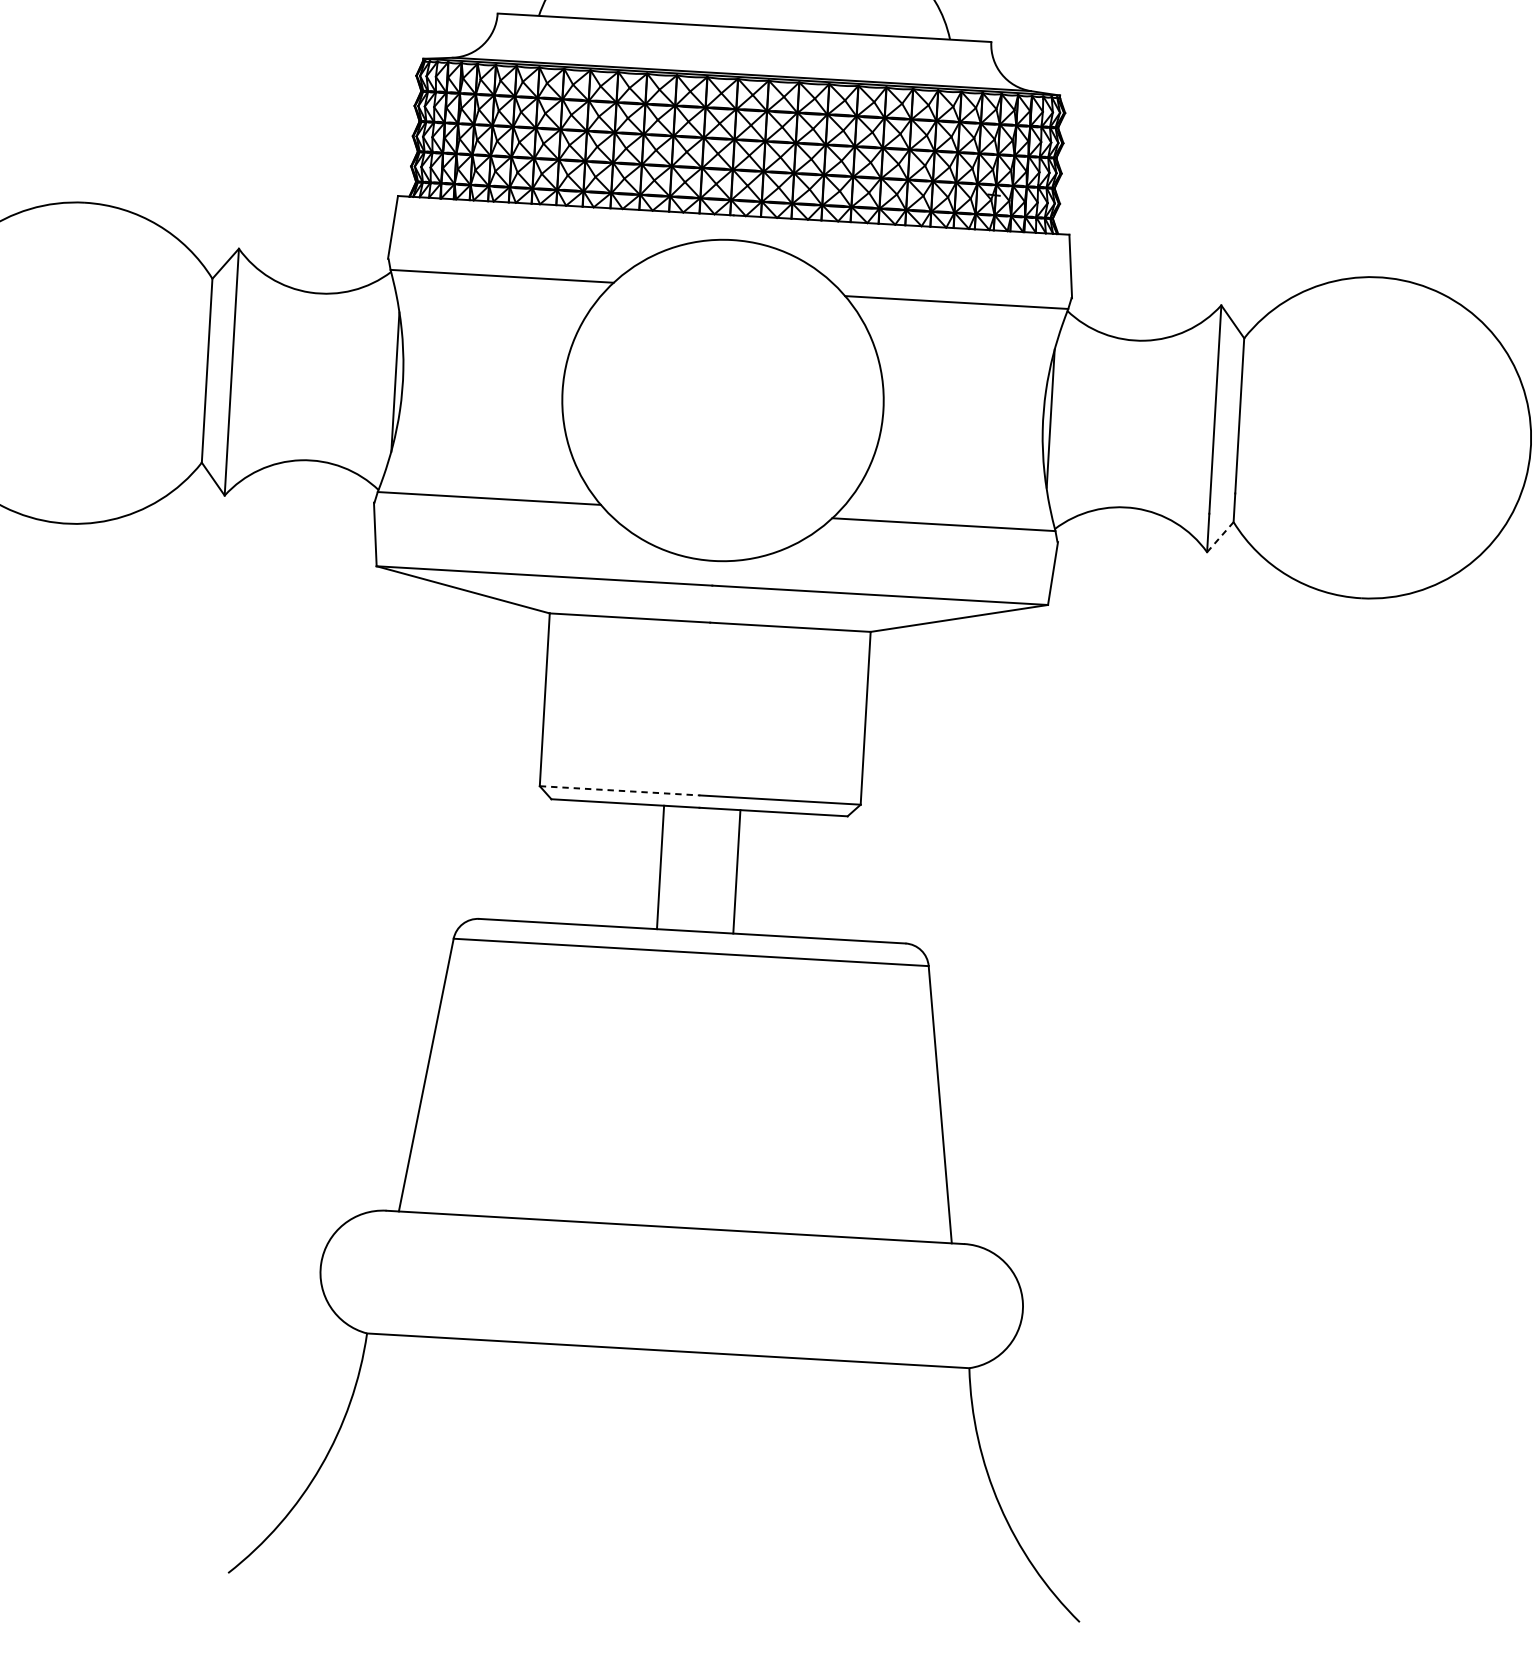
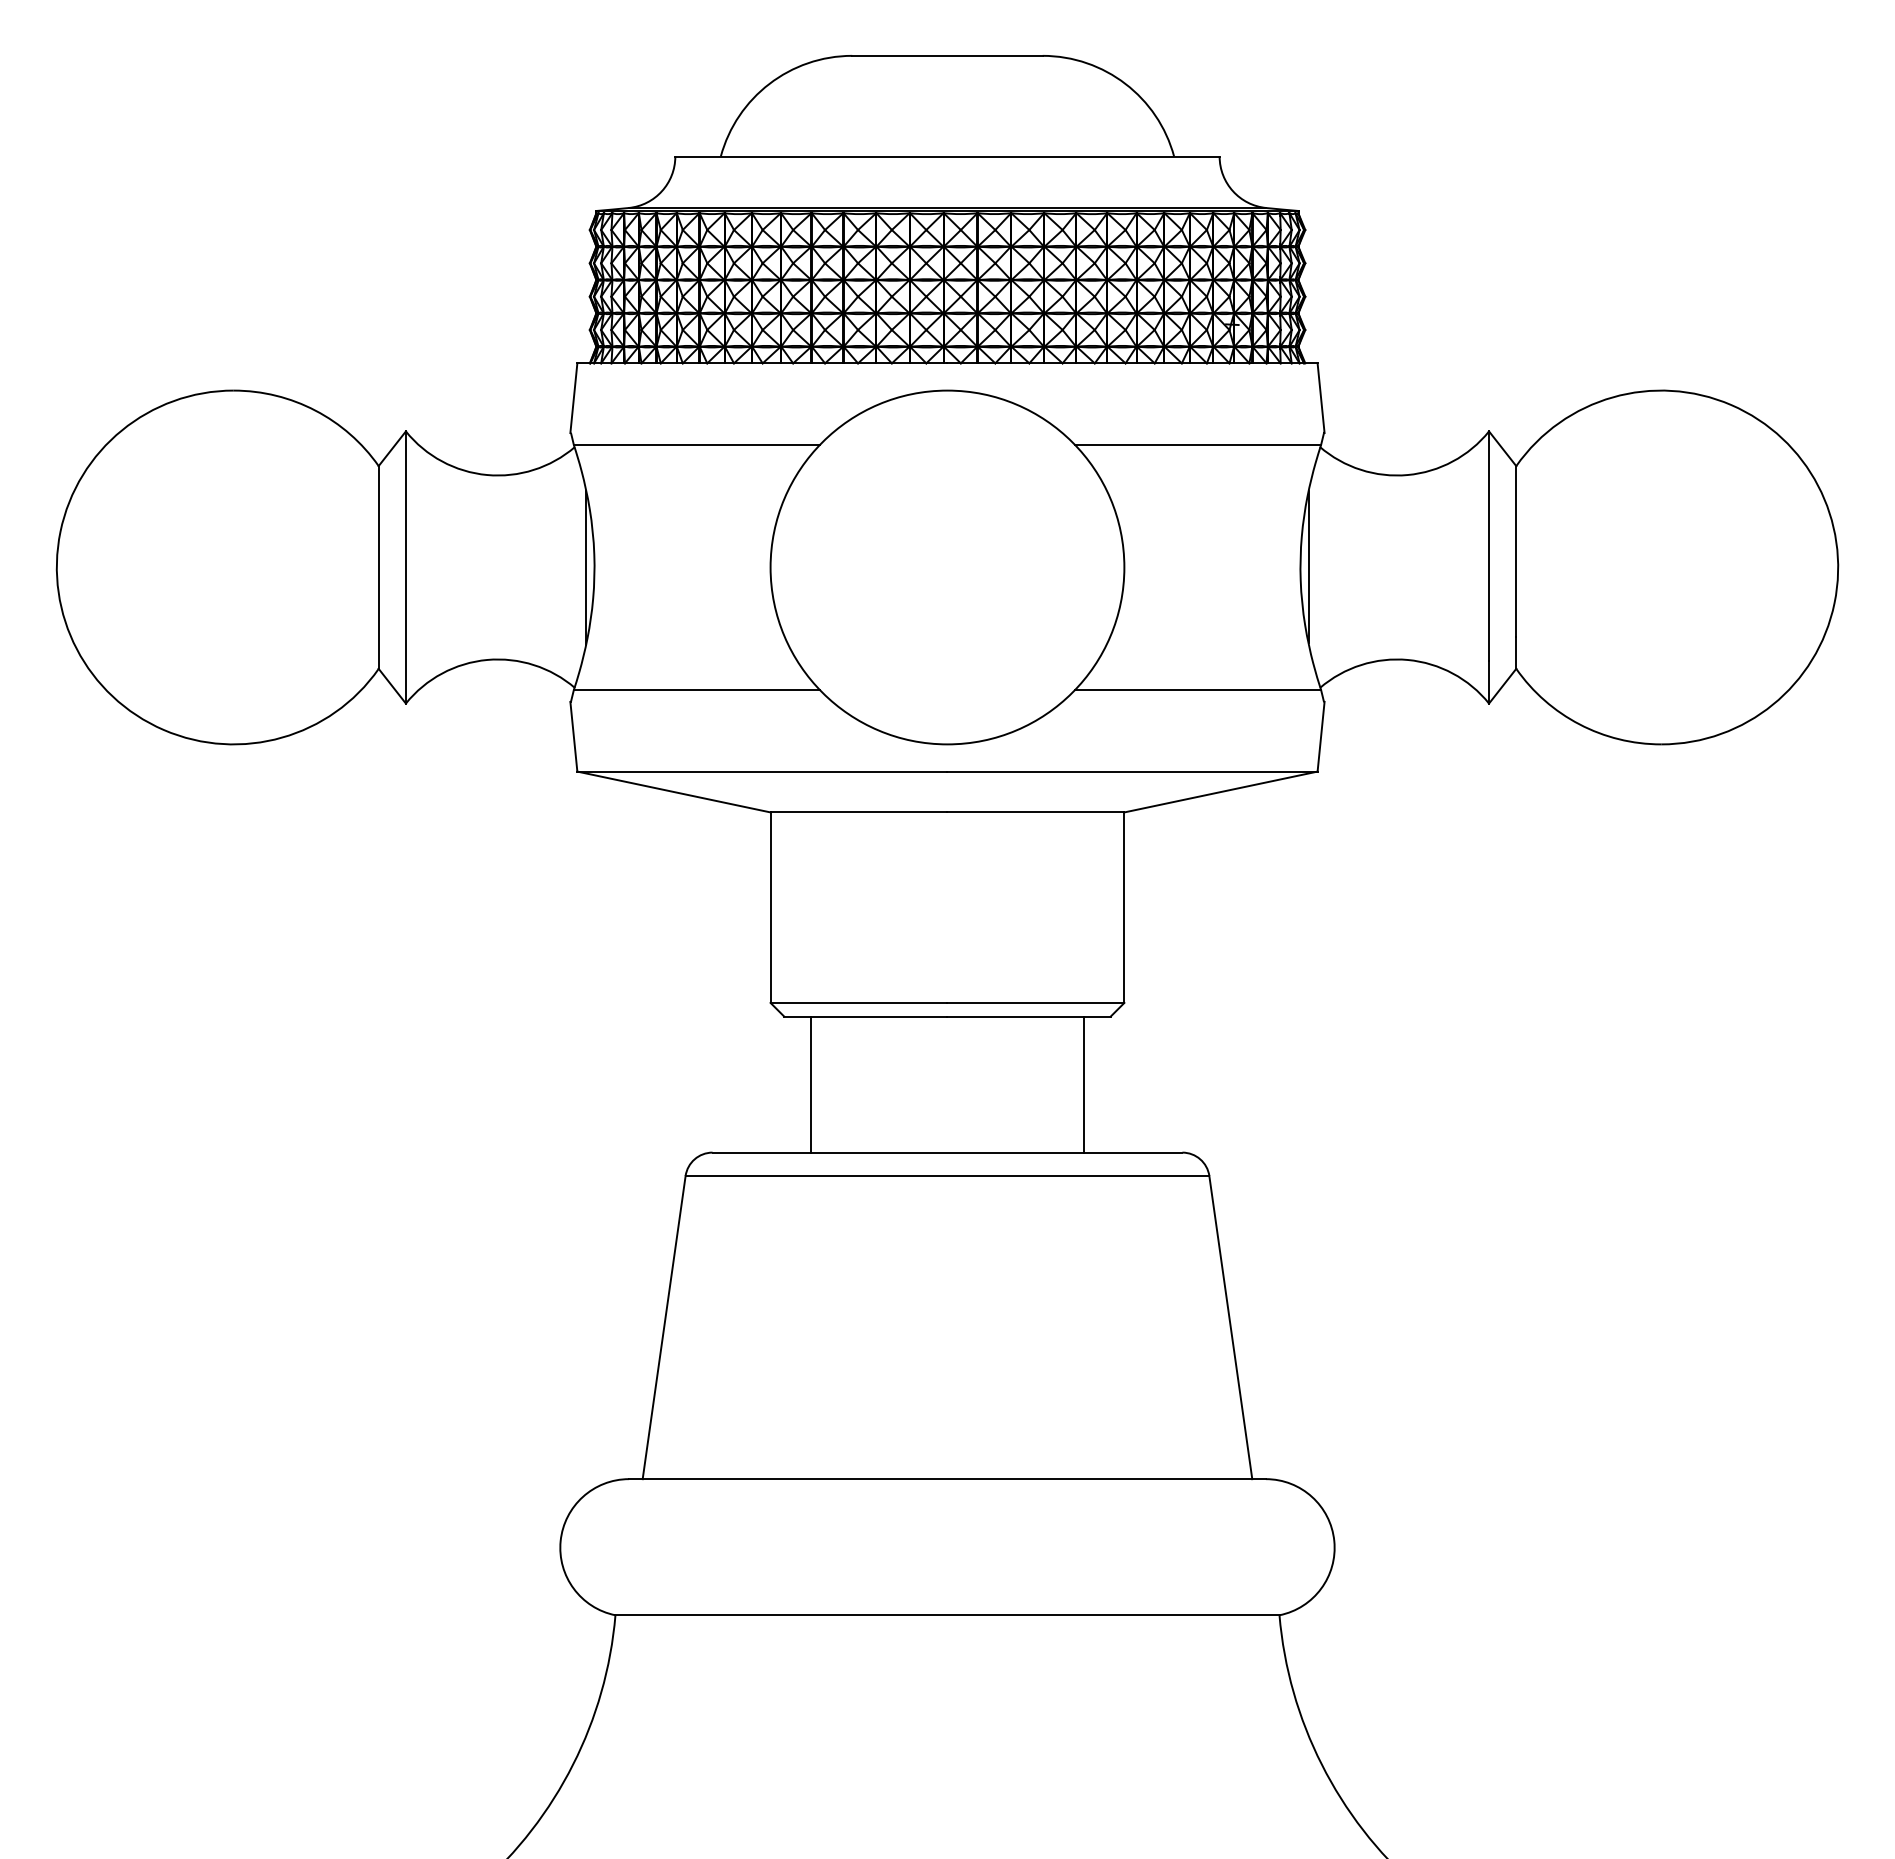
line: (1220, 536) -> (1502, 685), dashed -> solid
line: (620, 790) -> (859, 1002), dashed -> solid
line: (660, 867) -> (811, 1084), moved
line: (736, 871) -> (1083, 1084), moved

